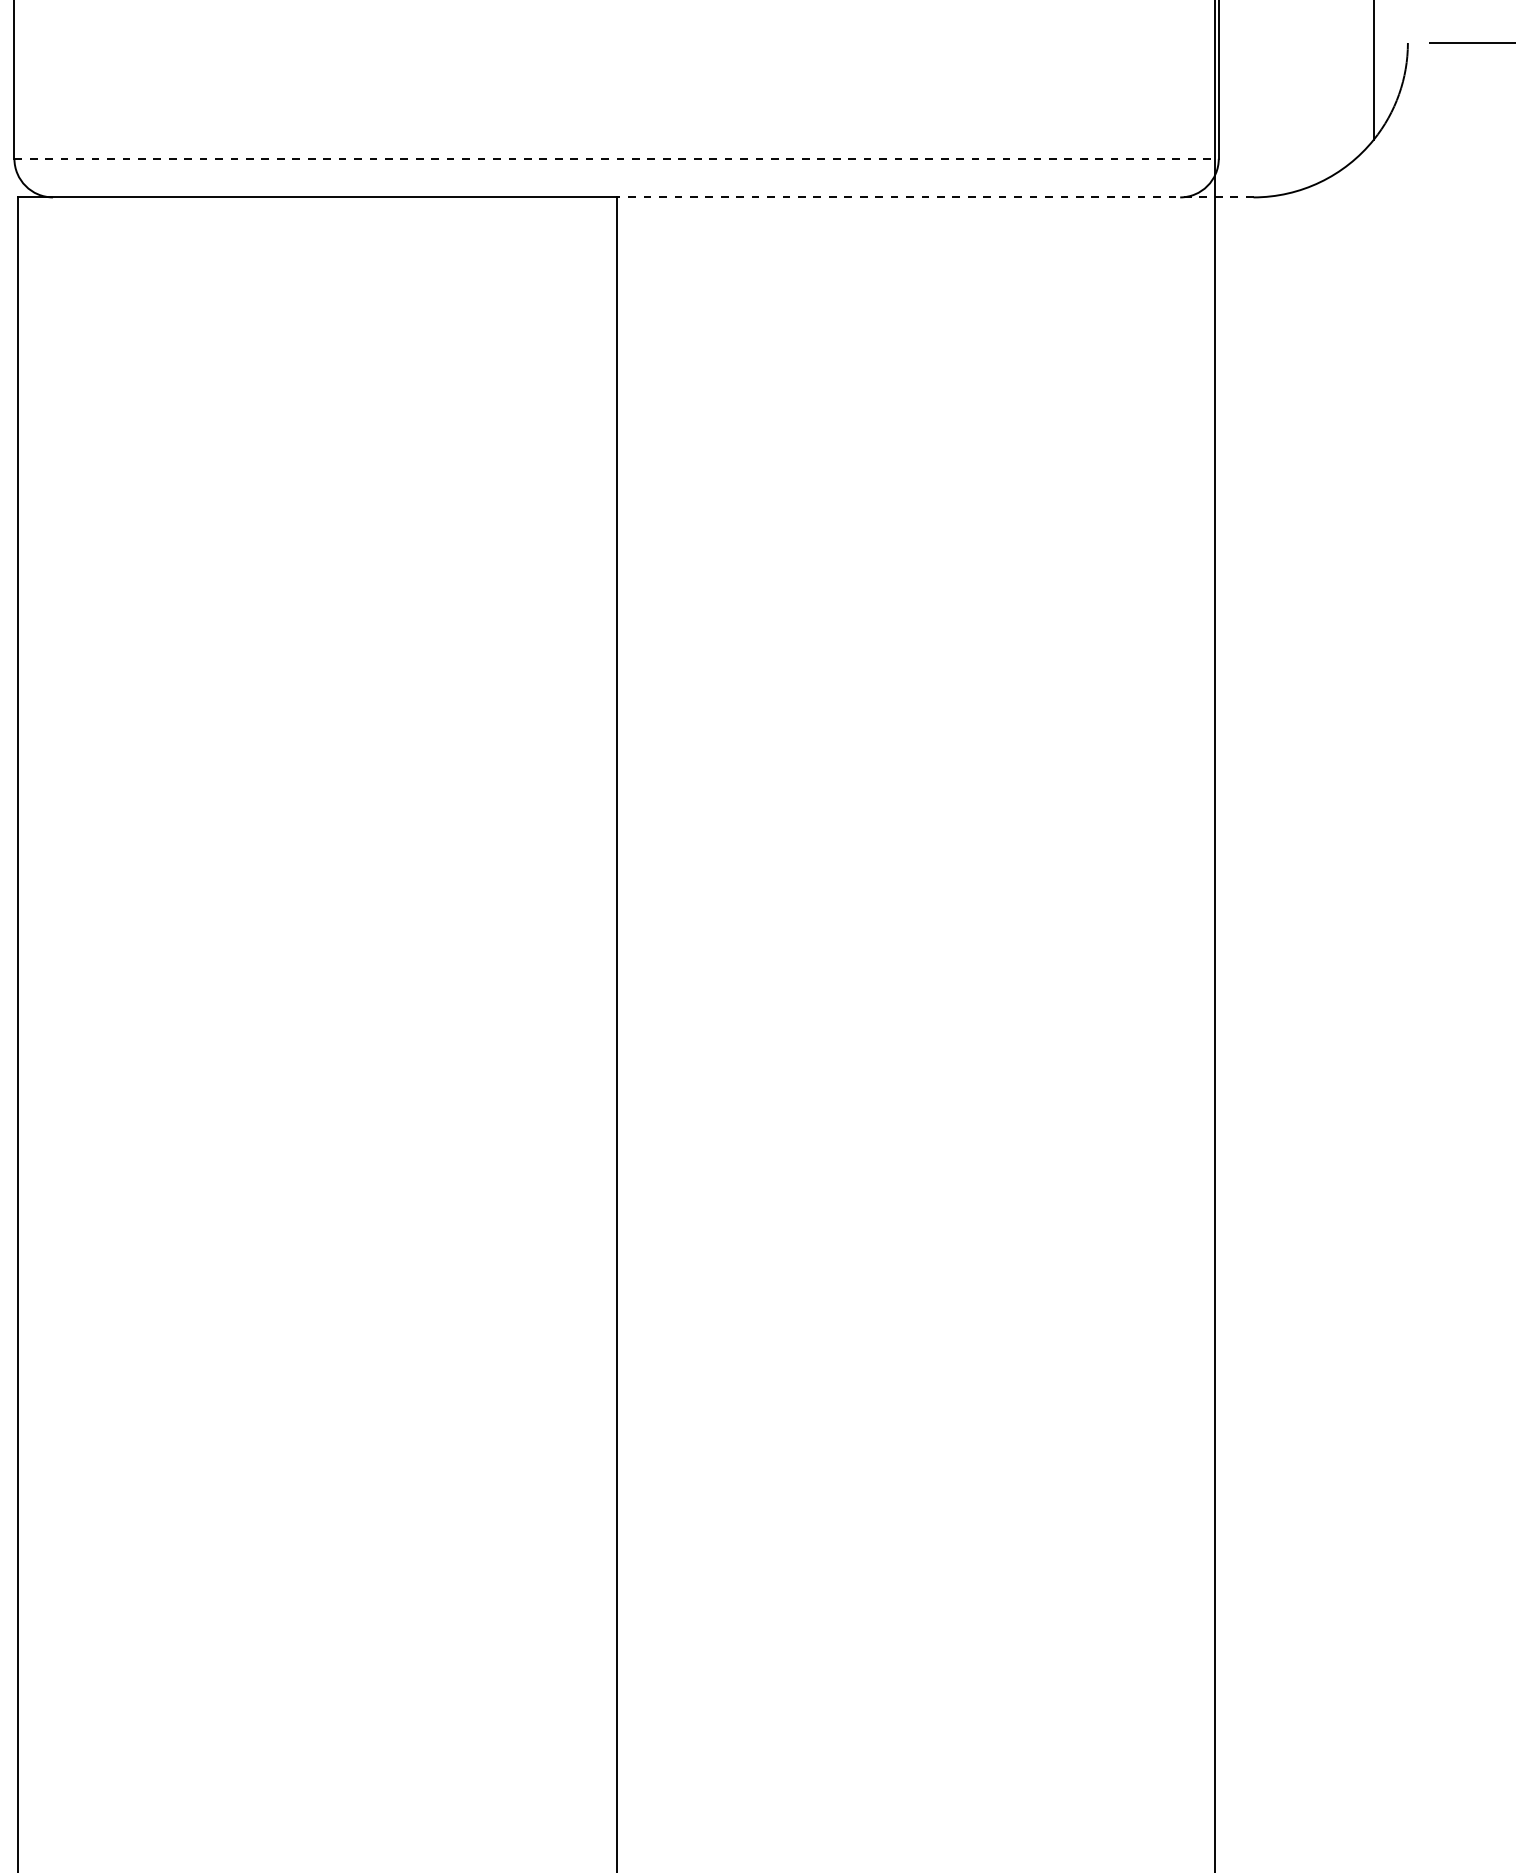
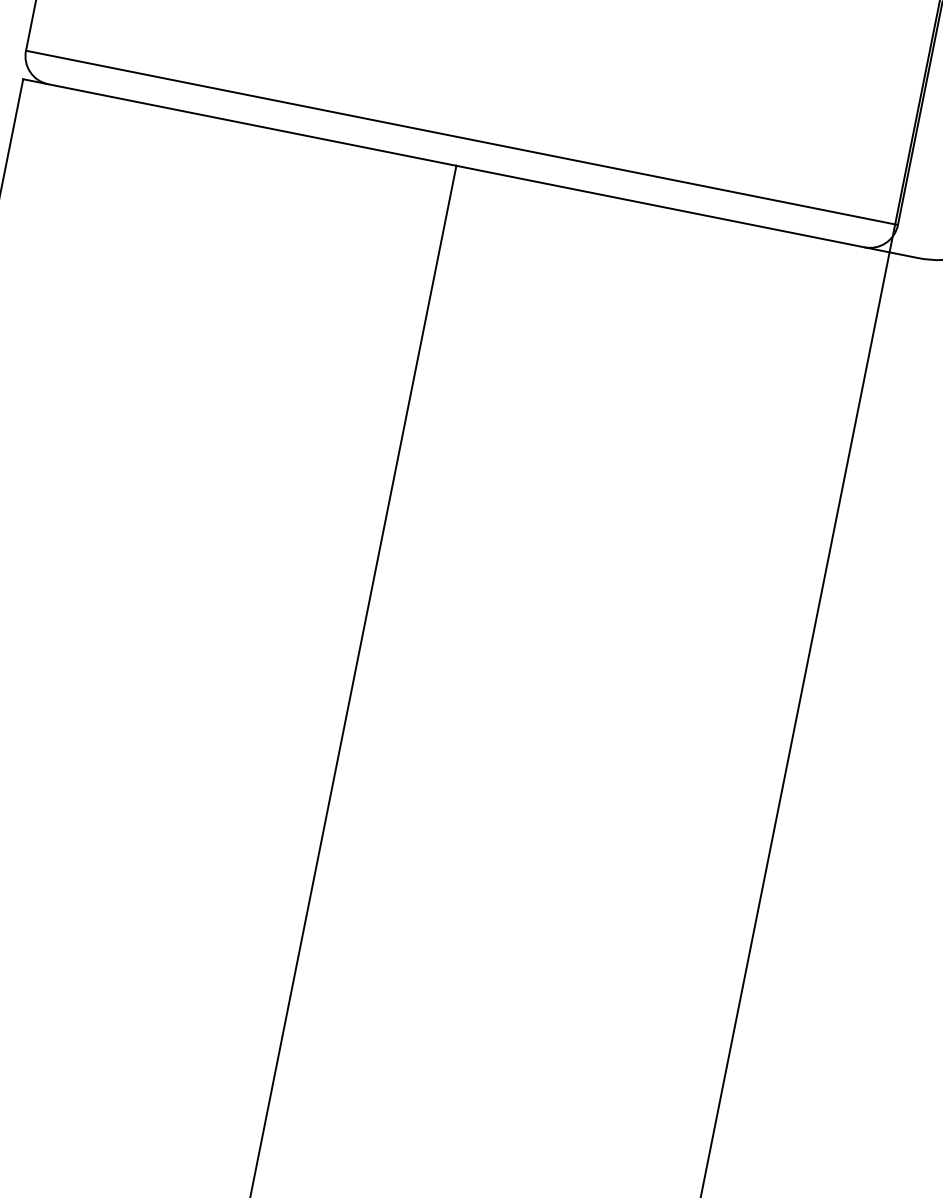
line: (617, 158) -> (462, 137), dashed -> solid
line: (934, 197) -> (686, 211), dashed -> solid

